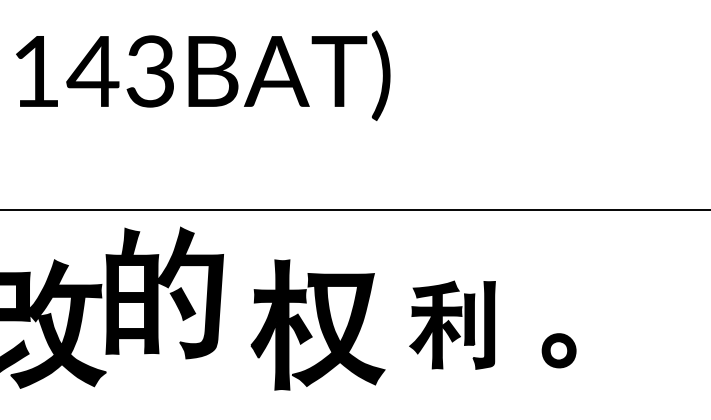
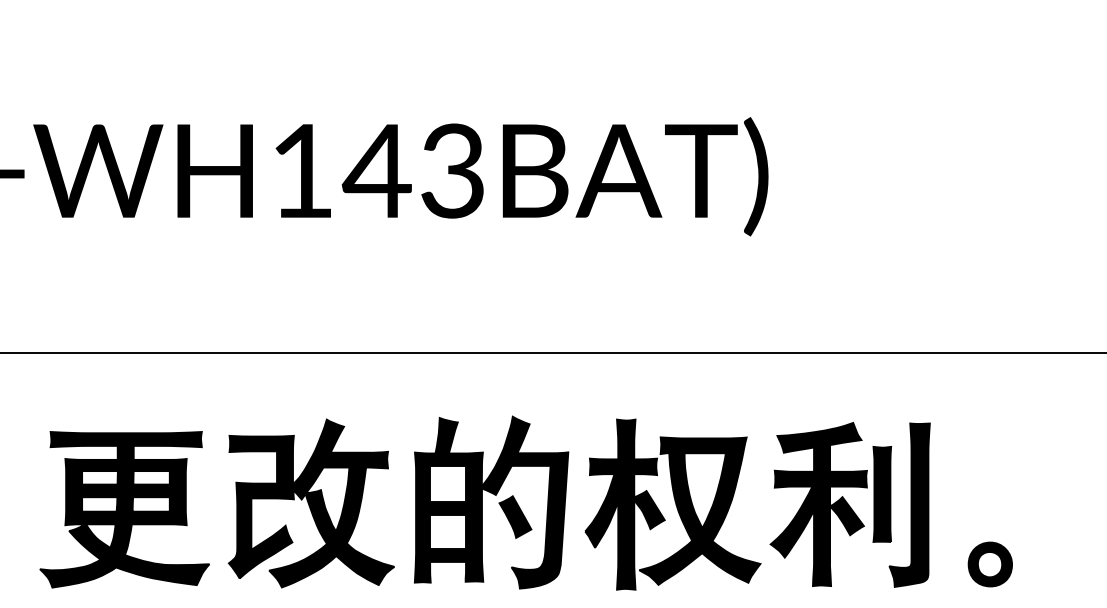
part: (170, 293) -> (498, 502), moved
part: (452, 324) -> (849, 504), size x1.43
part: (558, 350) -> (989, 564), moved

